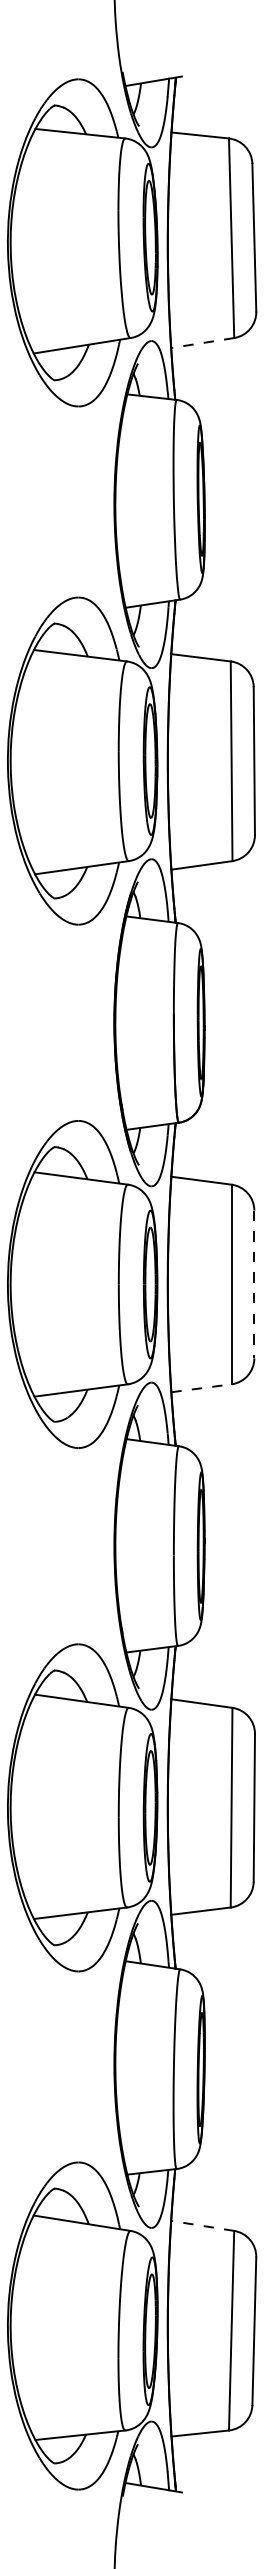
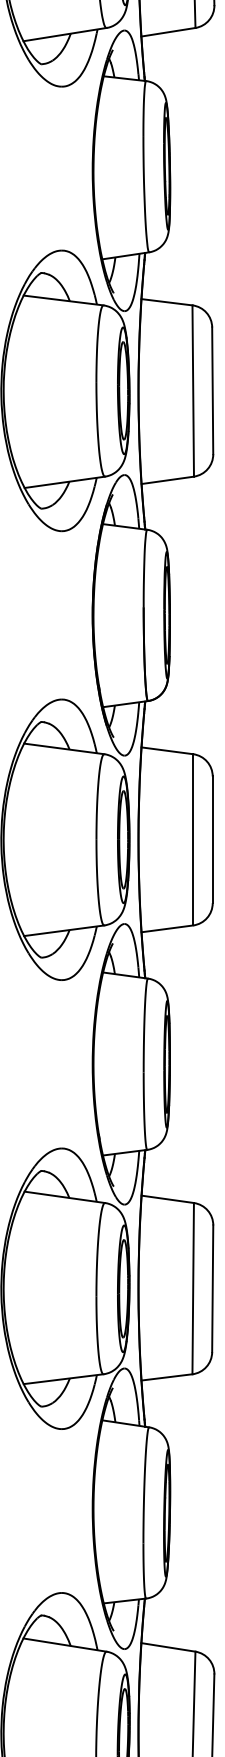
line: (202, 343) -> (168, 32), dashed -> solid
line: (254, 1284) -> (212, 839), dashed -> solid
line: (201, 1388) -> (167, 929), dashed -> solid
line: (202, 2225) -> (168, 1647), dashed -> solid

